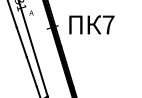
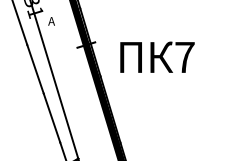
text: (91, 24) -> (156, 56), moved

